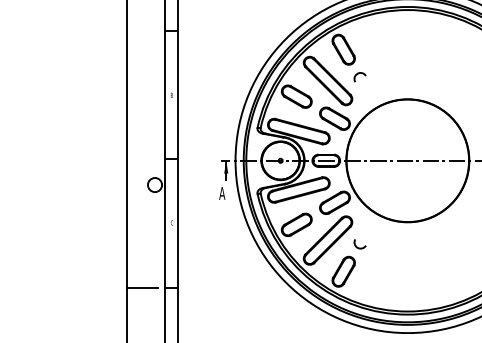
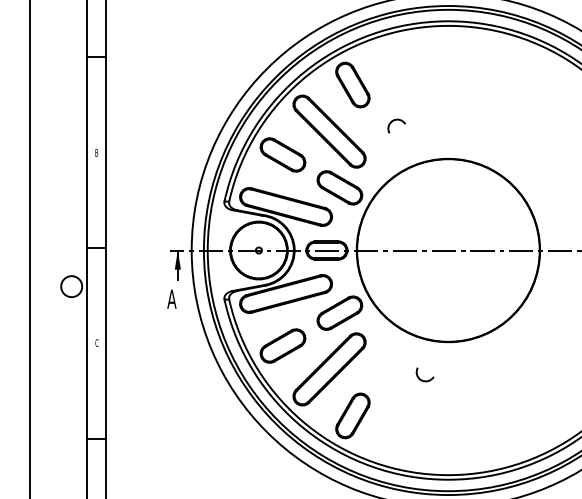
arc: (358, 74) -> (394, 121), moved
arc: (357, 246) -> (421, 378), moved
line: (141, 287) -> (51, 439), removed

